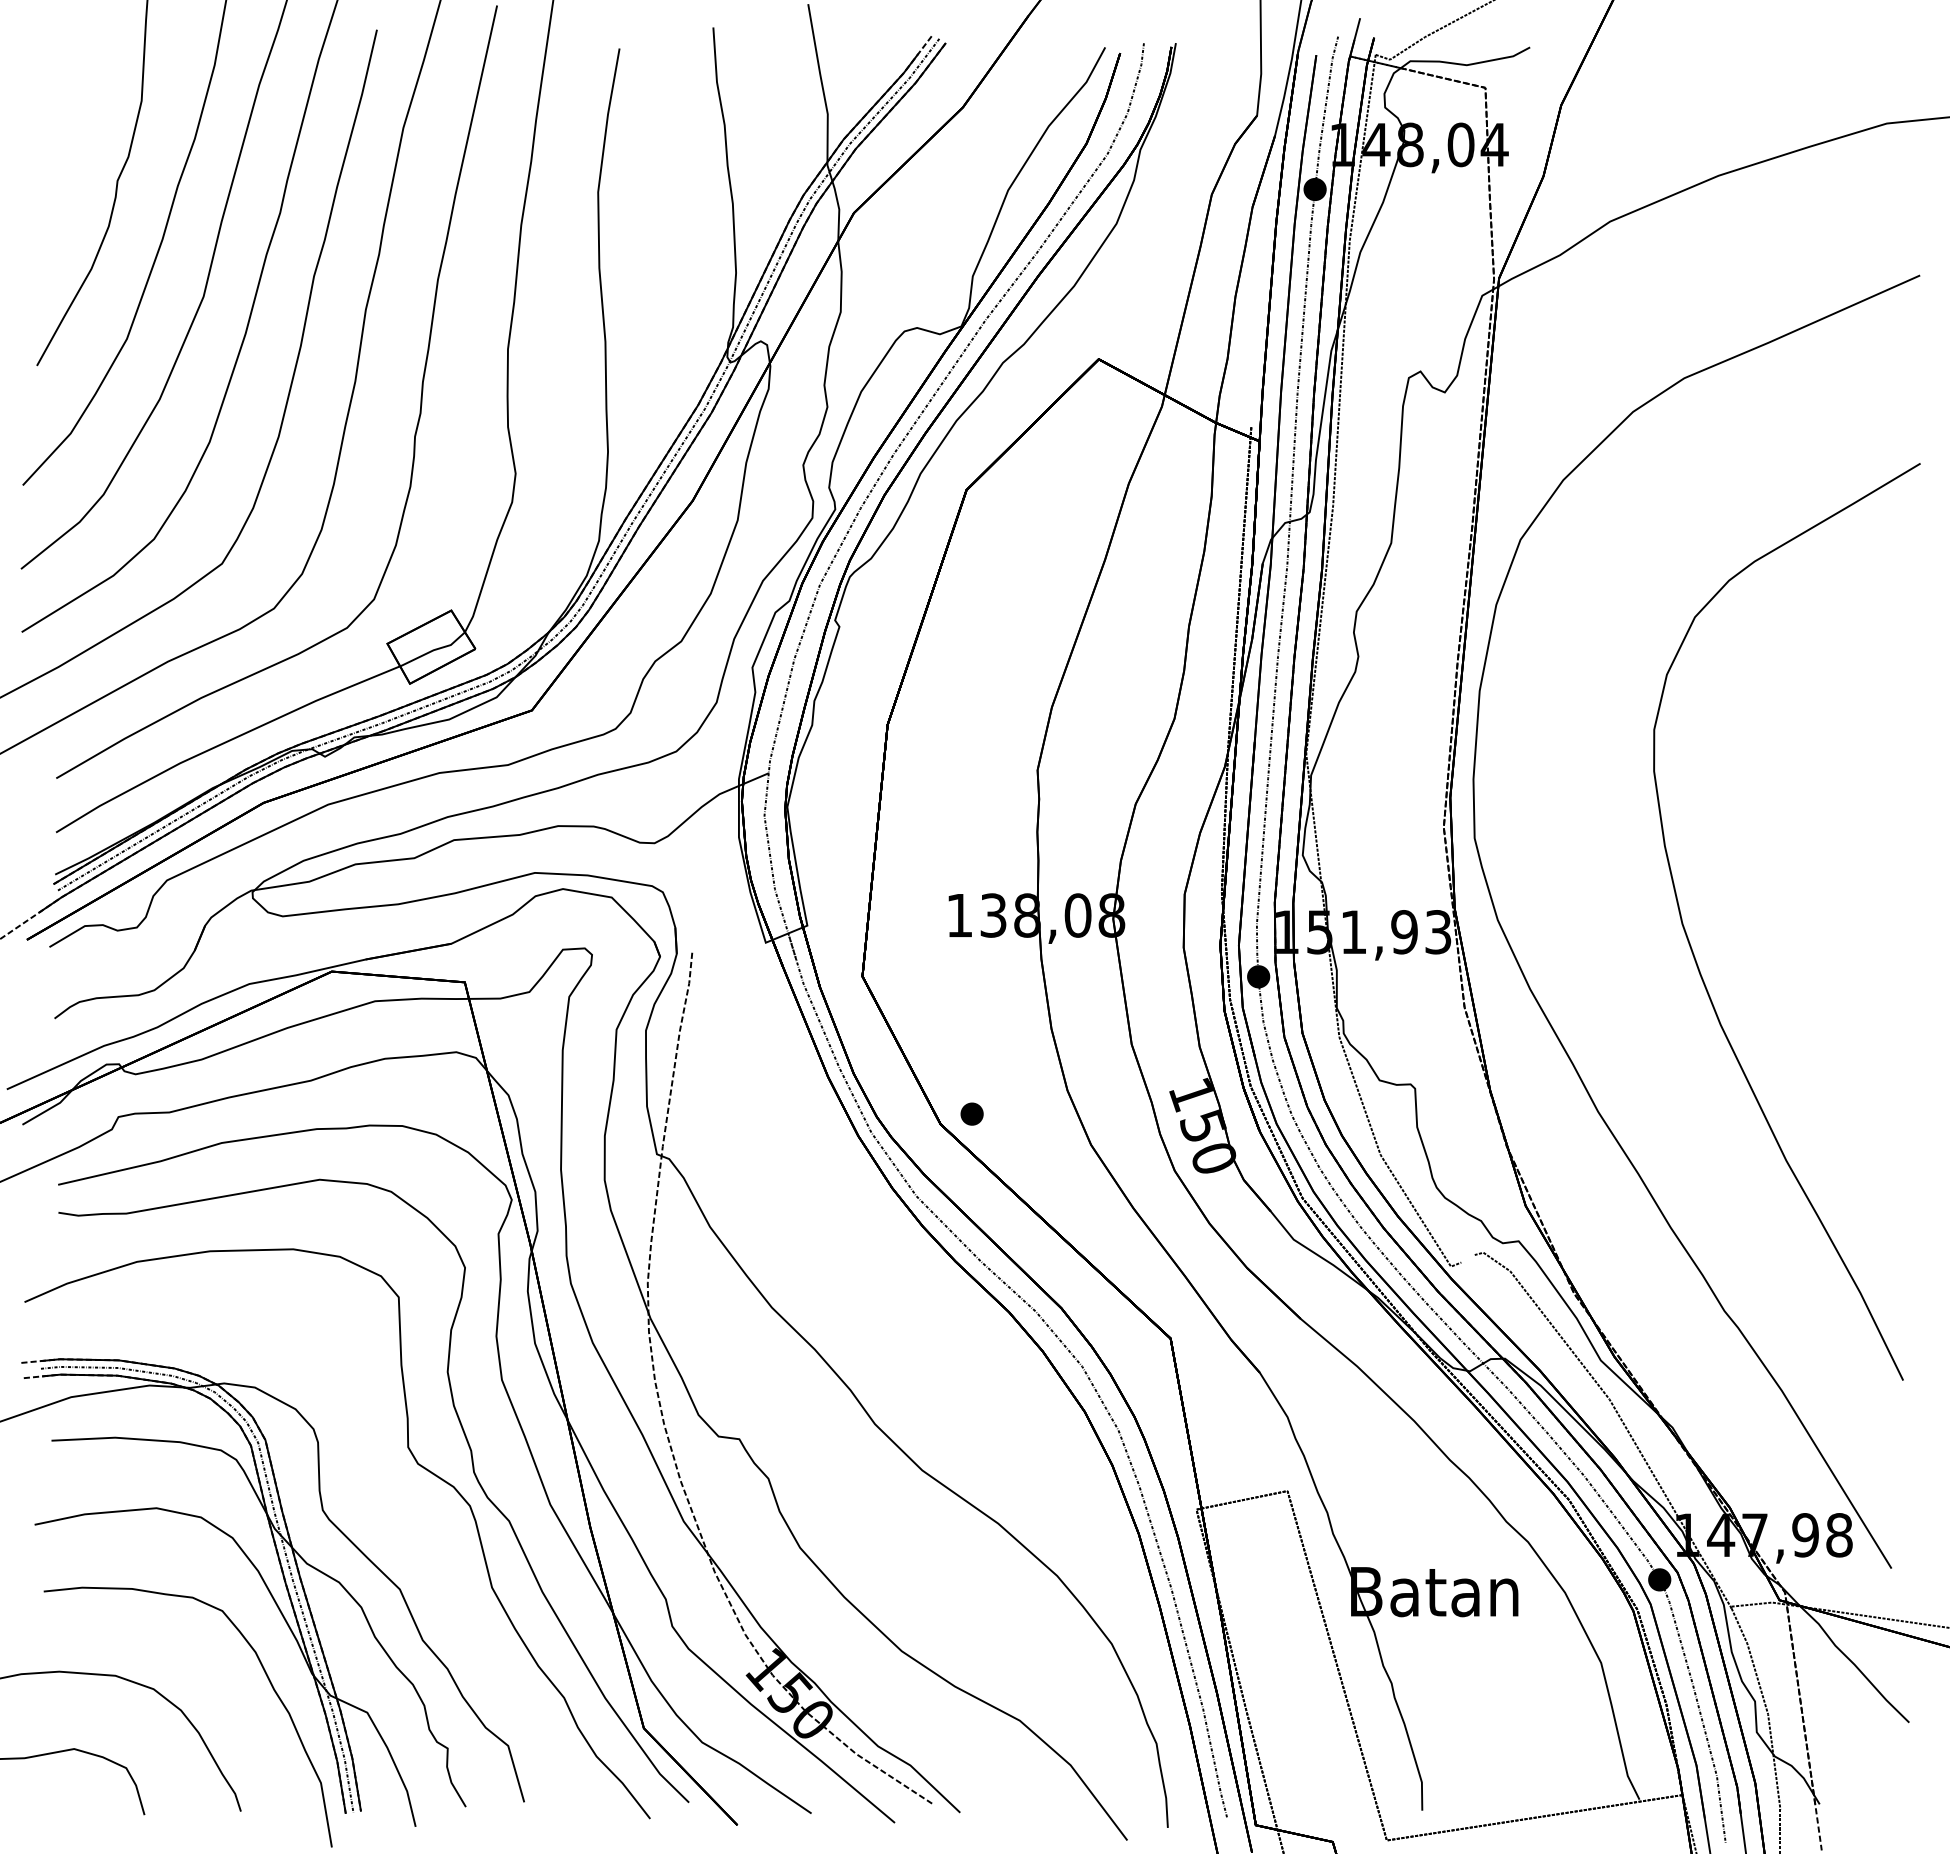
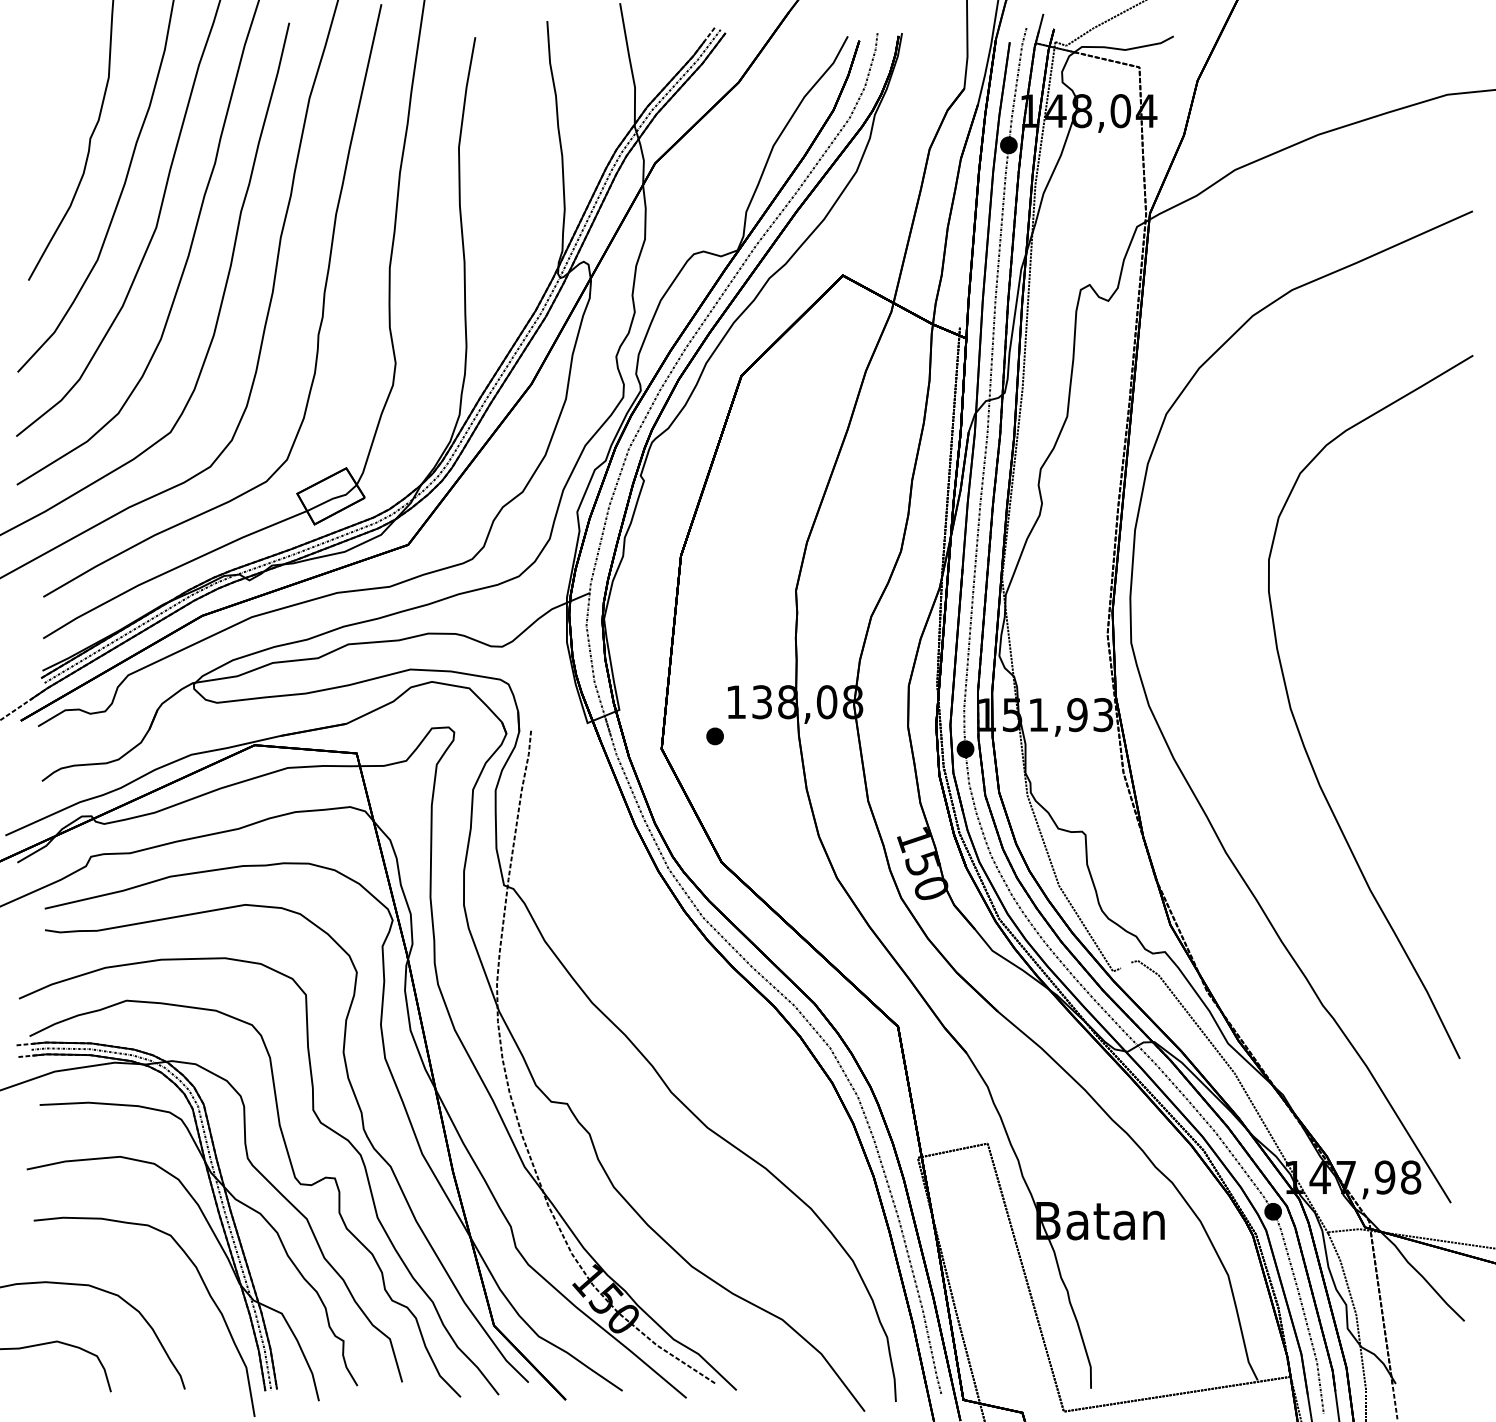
part: (971, 1113) -> (714, 735), moved
curve: (383, 1535) -> (294, 1177), added

